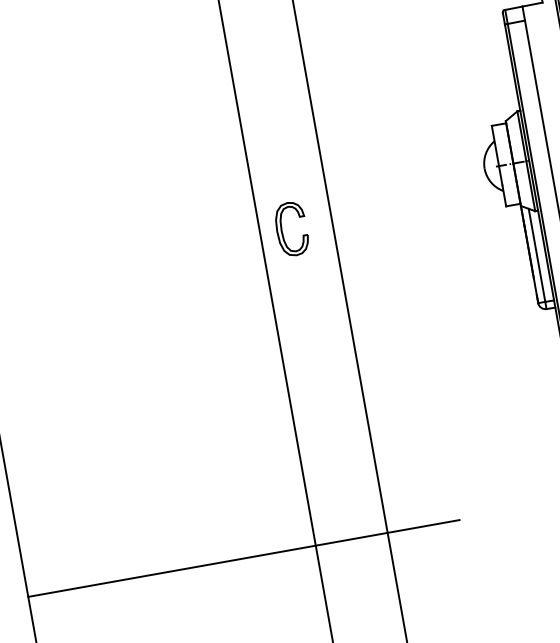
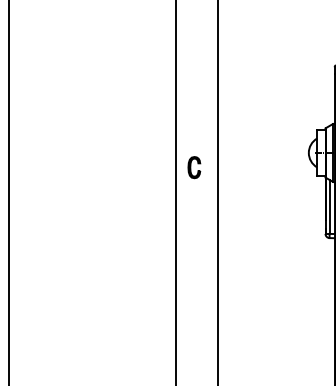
part: (292, 228) -> (194, 167), size x0.7
line: (244, 559) -> (134, 348), removed

